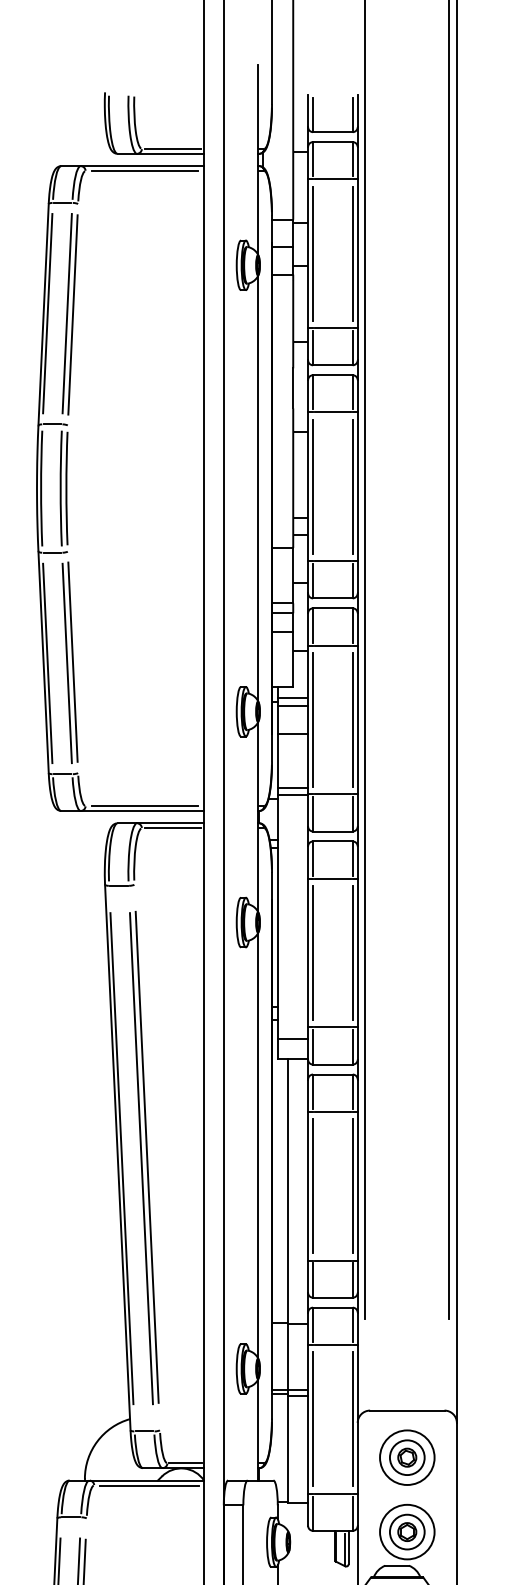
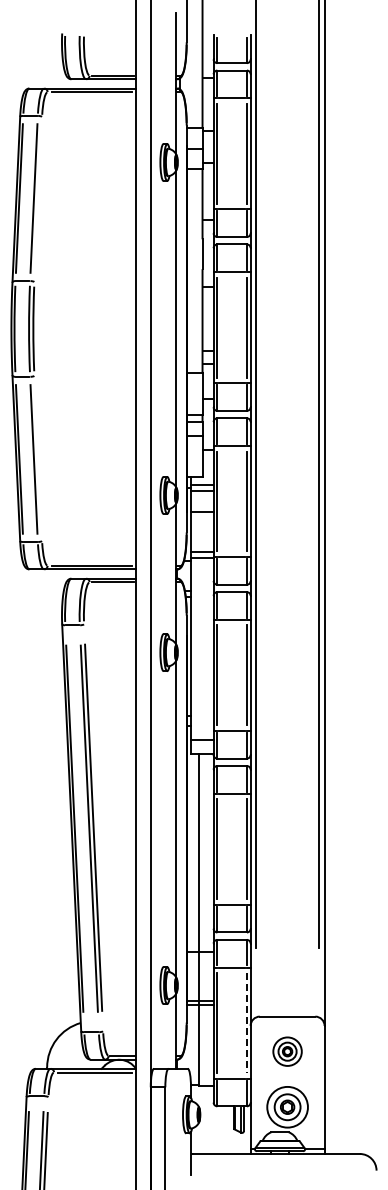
line: (71, 314) -> (37, 199), removed
line: (71, 662) -> (37, 458), removed
line: (352, 1419) -> (246, 1023), solid -> dashed
part: (407, 1457) -> (287, 1051), size x0.7

